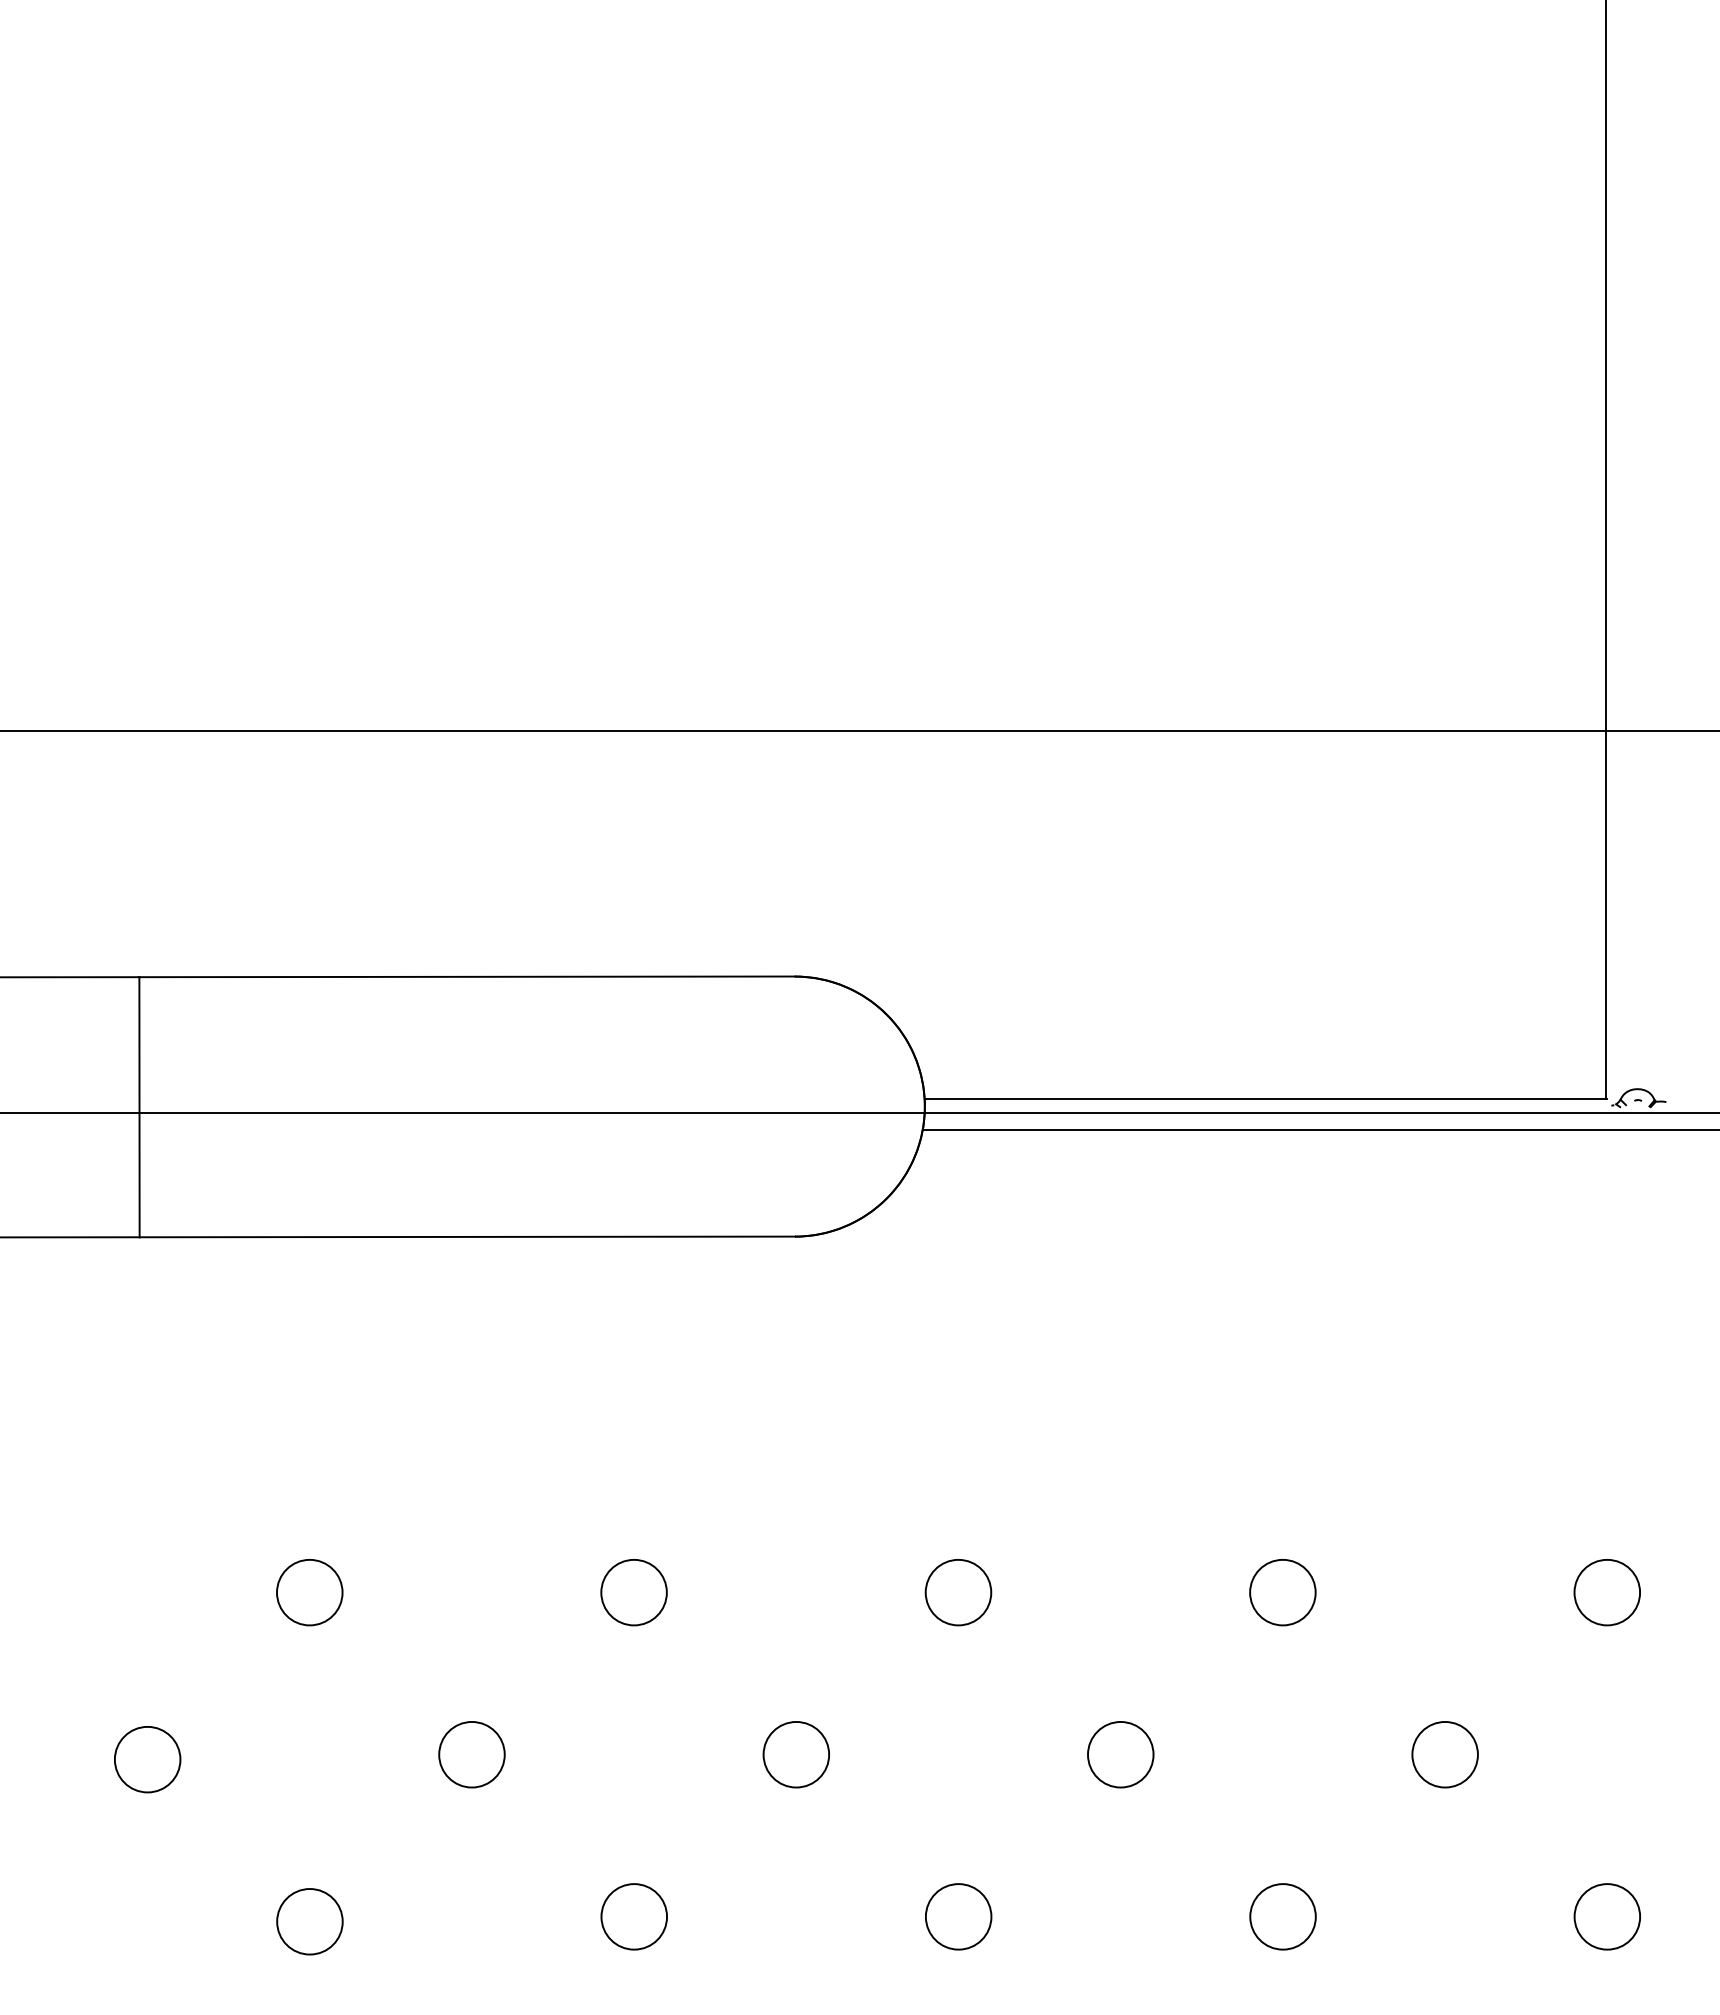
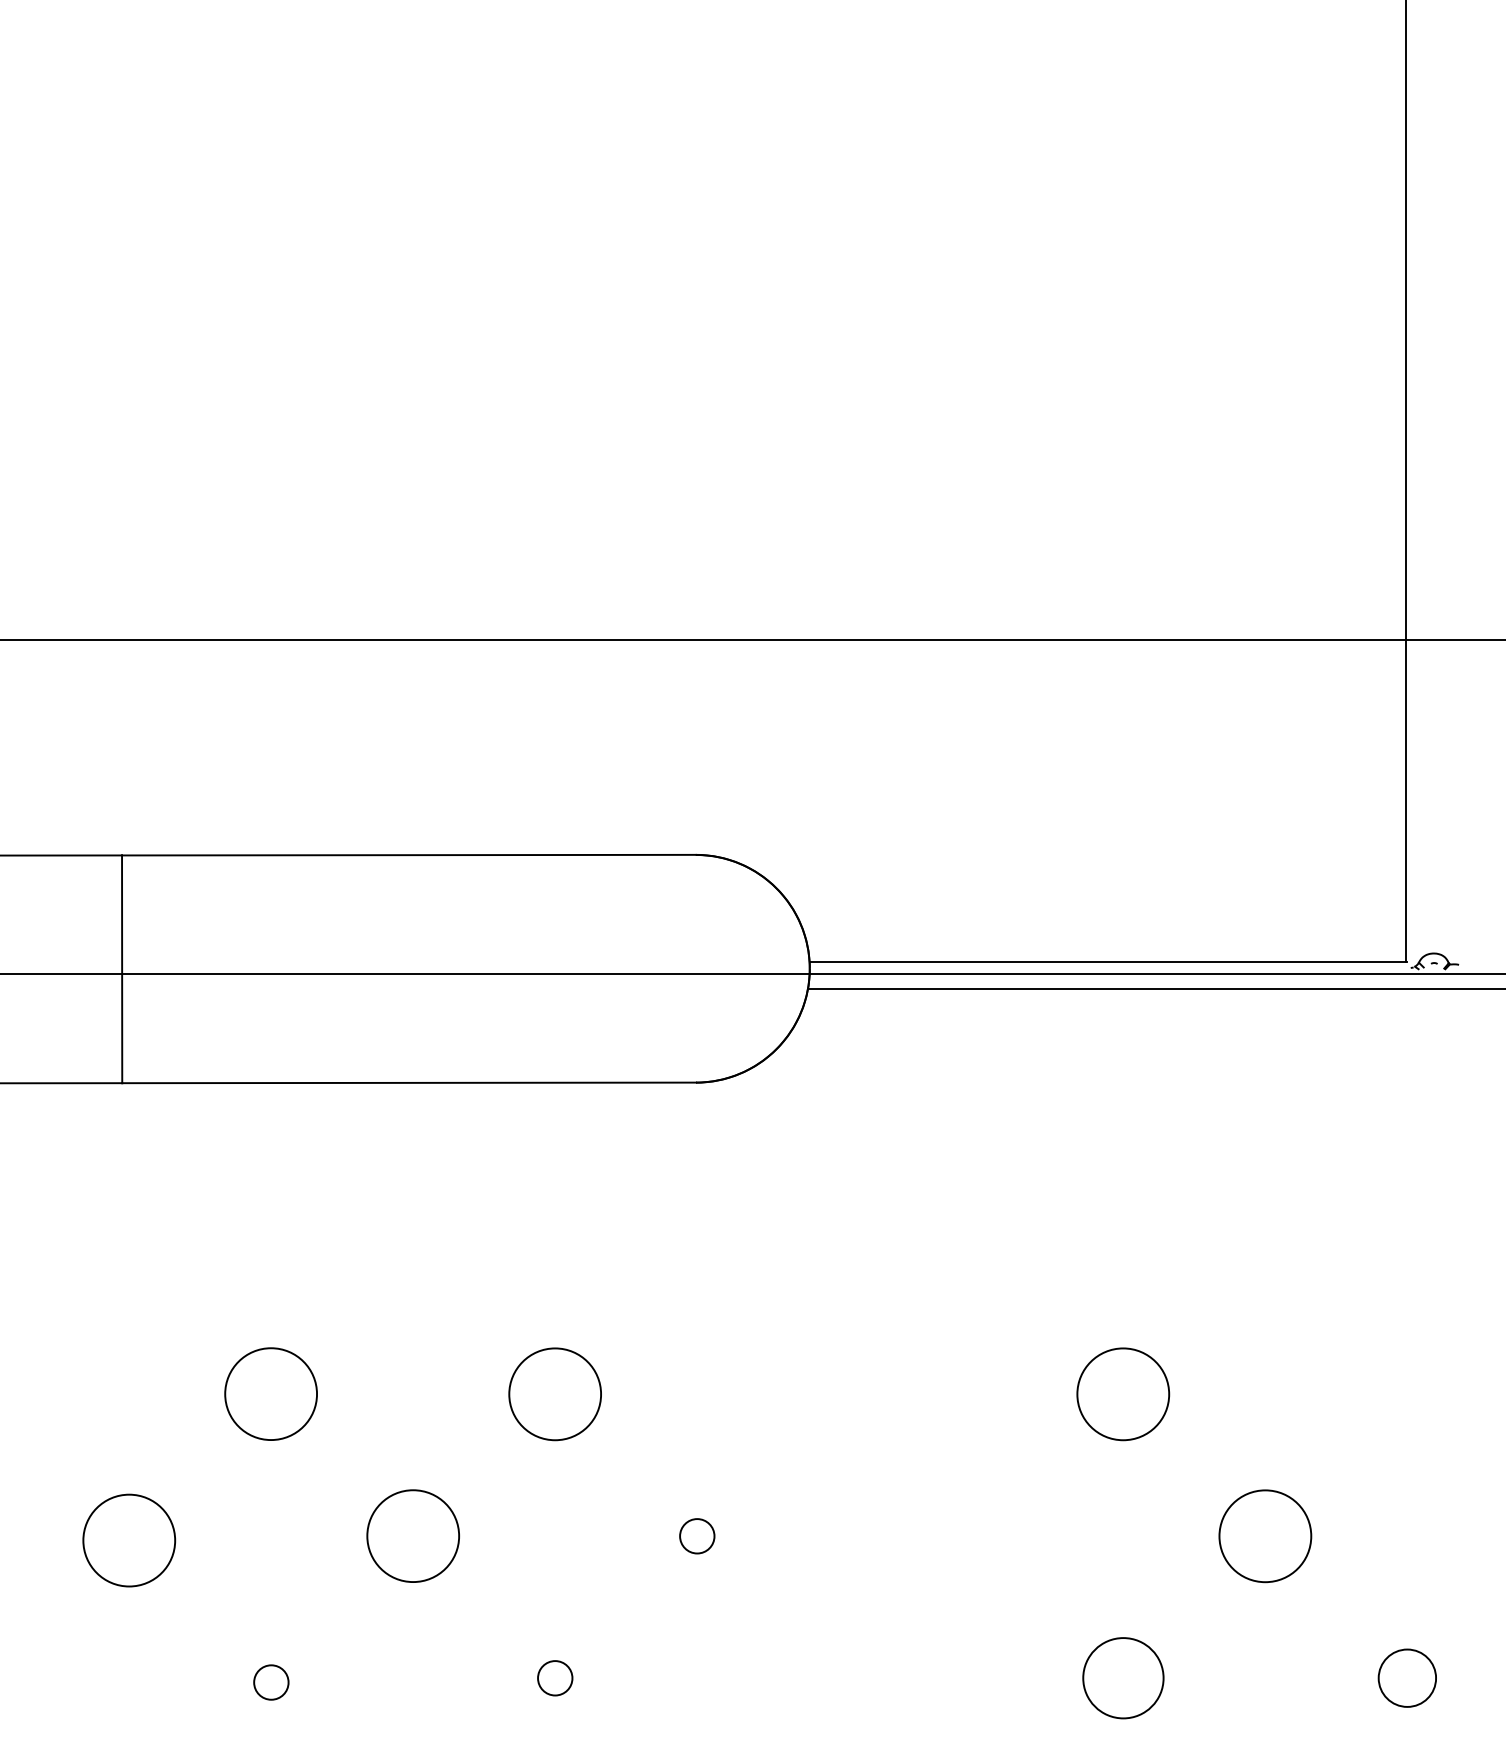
circle: (309, 1592) -> (270, 1394), size x1.6
circle: (633, 1592) -> (554, 1394), size x1.6
circle: (958, 1592) -> (839, 1394), removed
circle: (1282, 1592) -> (1122, 1394), size x1.6
circle: (1606, 1592) -> (1406, 1394), removed
circle: (471, 1754) -> (412, 1536), size x1.6
circle: (796, 1754) -> (697, 1536), size x0.6
circle: (1120, 1754) -> (981, 1536), removed
circle: (1444, 1754) -> (1264, 1536), size x1.6
circle: (147, 1759) -> (129, 1540), size x1.6
circle: (633, 1916) -> (554, 1677), size x0.6
circle: (958, 1916) -> (839, 1677), removed
circle: (1282, 1916) -> (1122, 1677), size x1.4
circle: (309, 1921) -> (270, 1682), size x0.6

